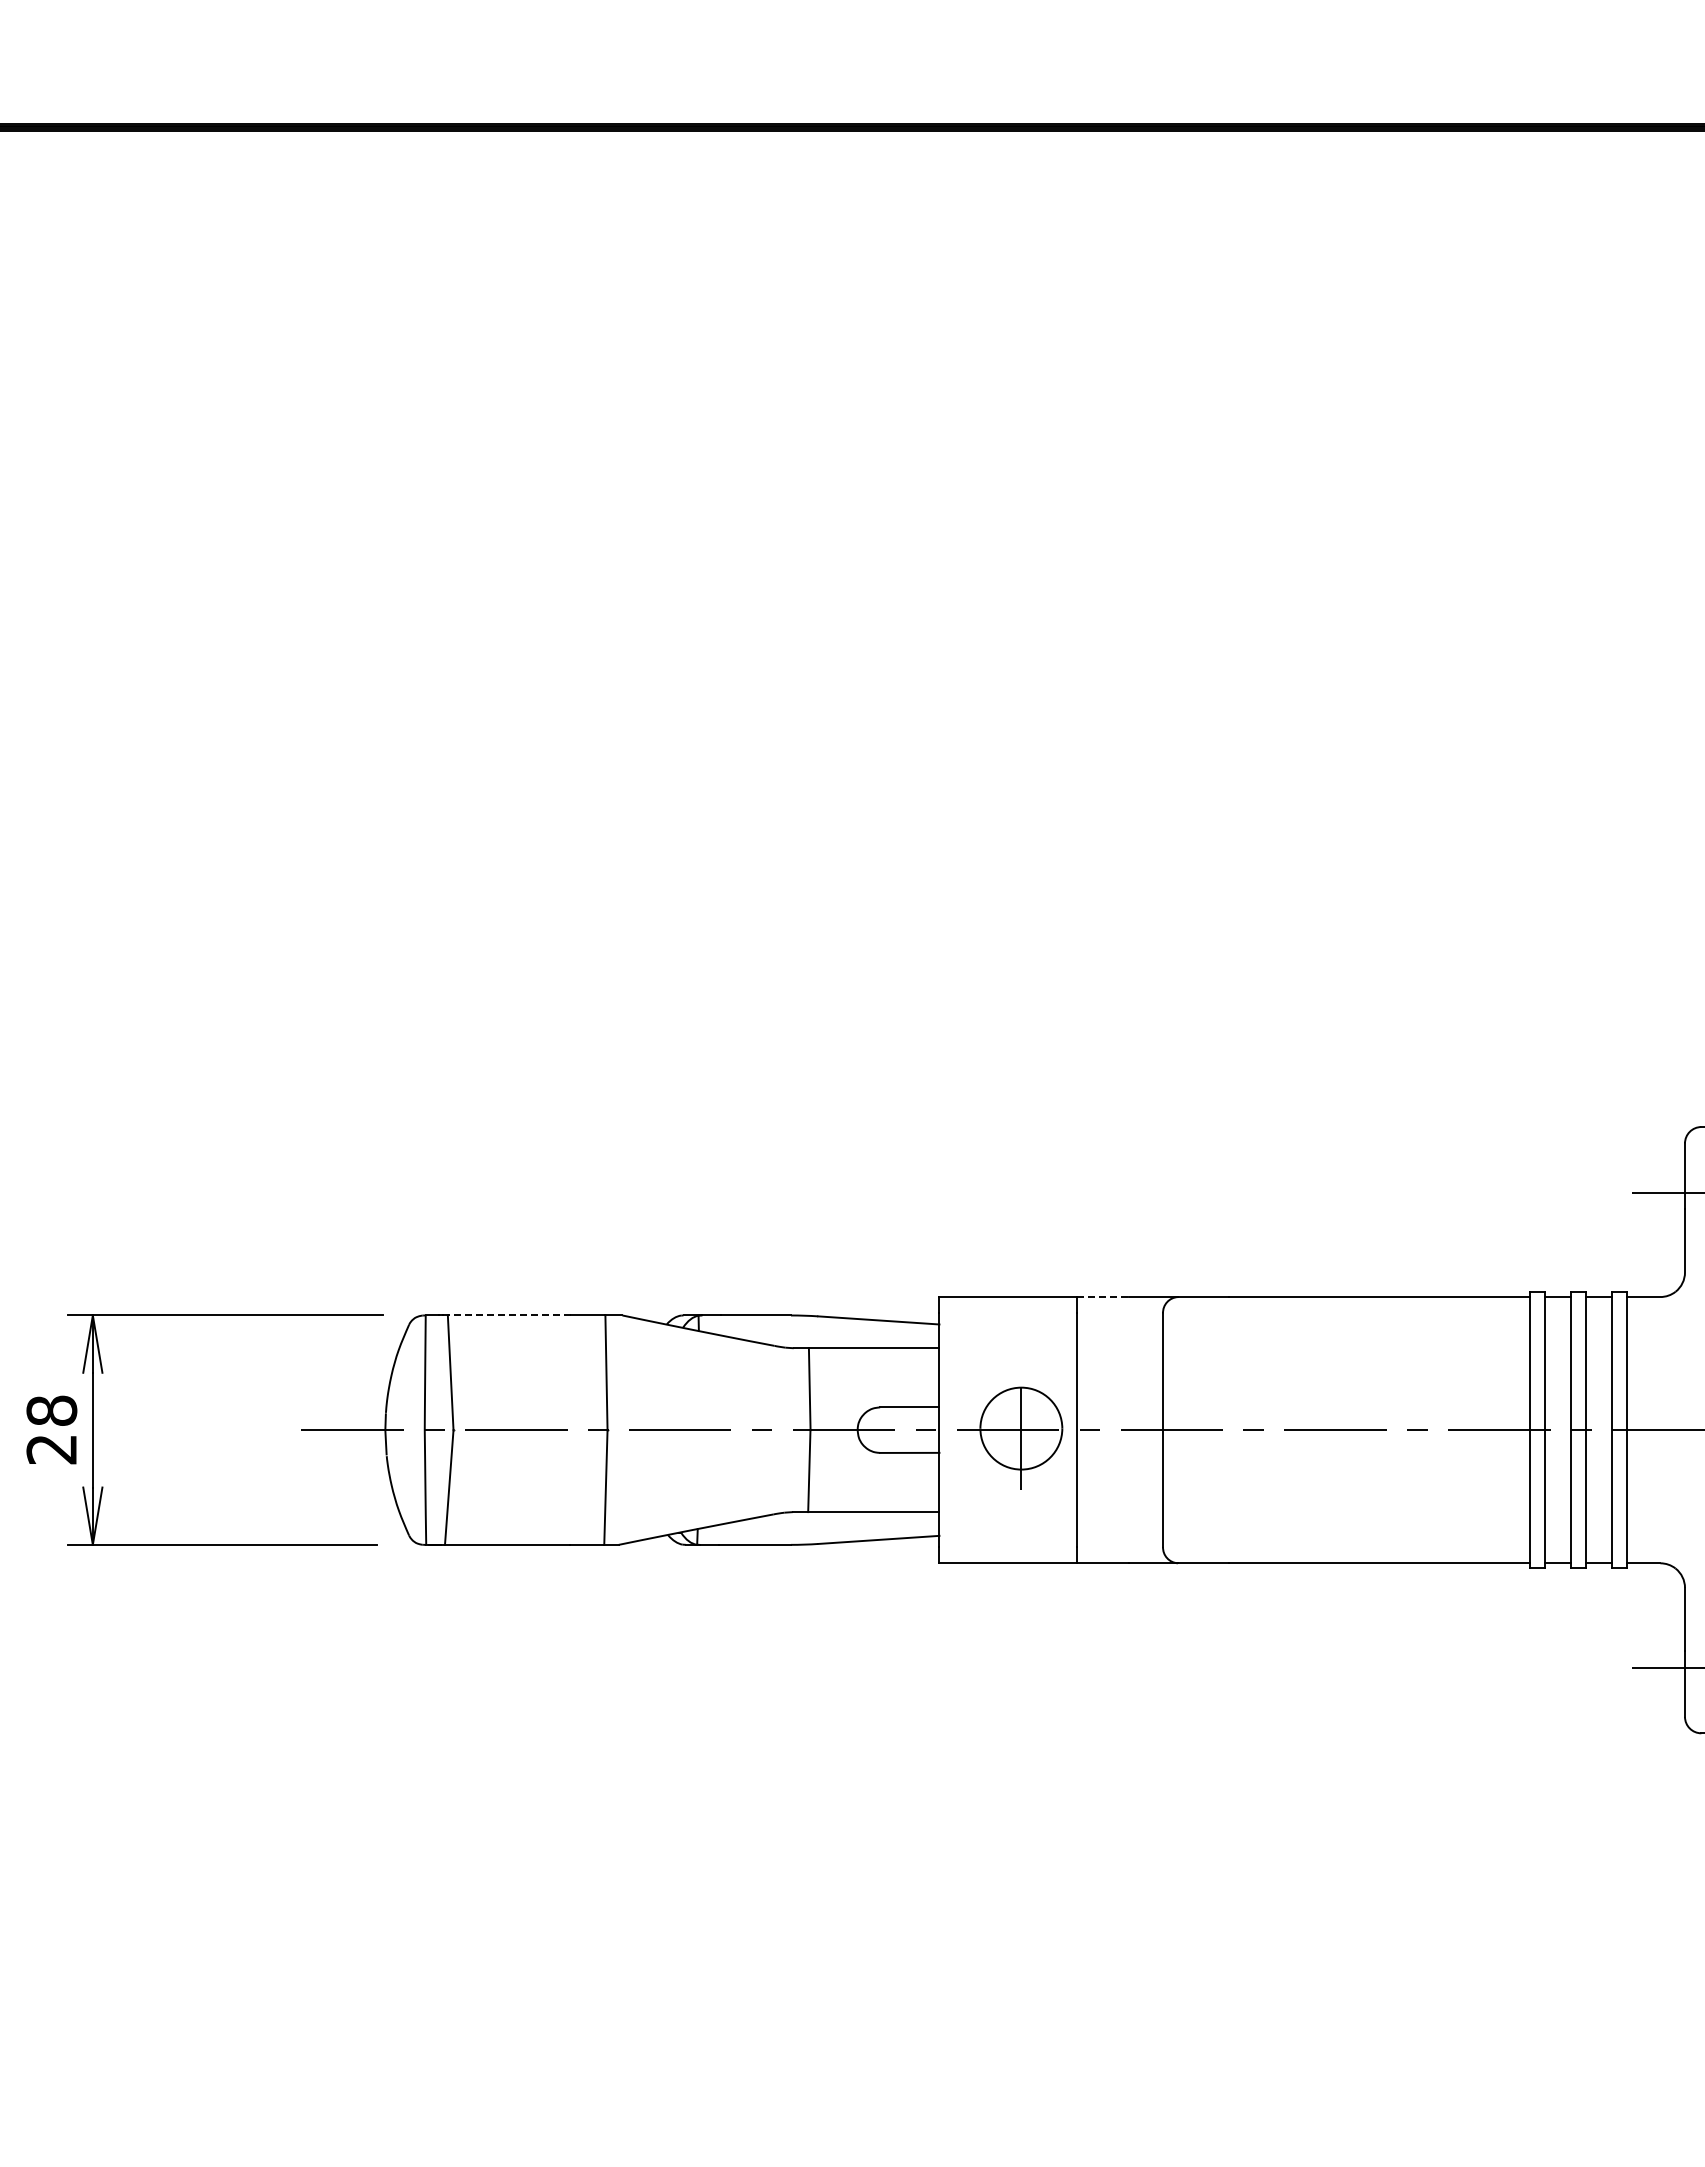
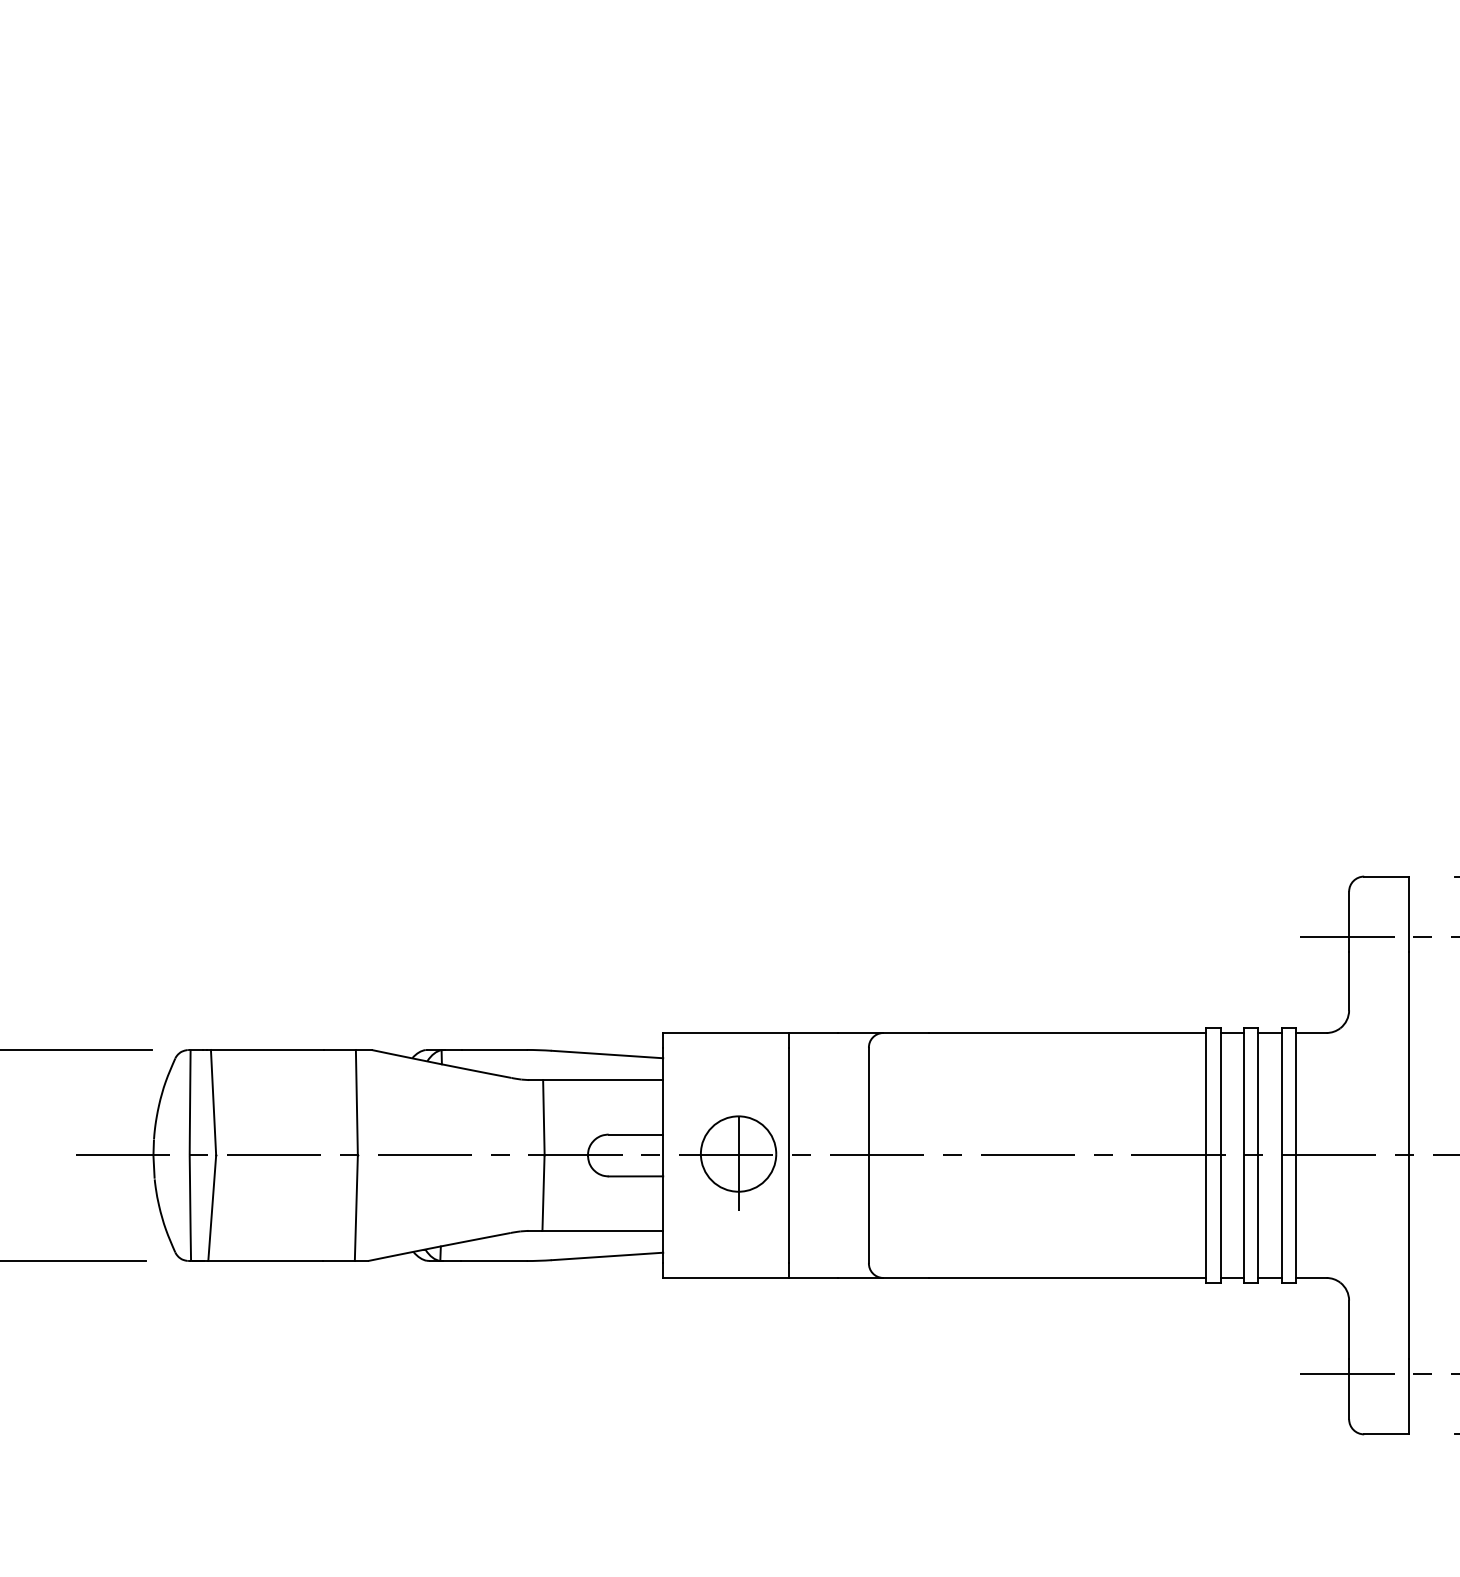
line: (1103, 1297) -> (814, 1033), dashed -> solid
line: (509, 1315) -> (267, 1049), dashed -> solid

